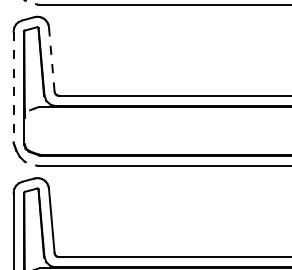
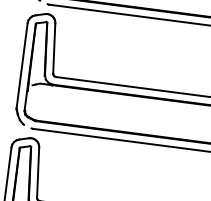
line: (51, 58) -> (54, 47), dashed -> solid
line: (13, 87) -> (22, 66), dashed -> solid

